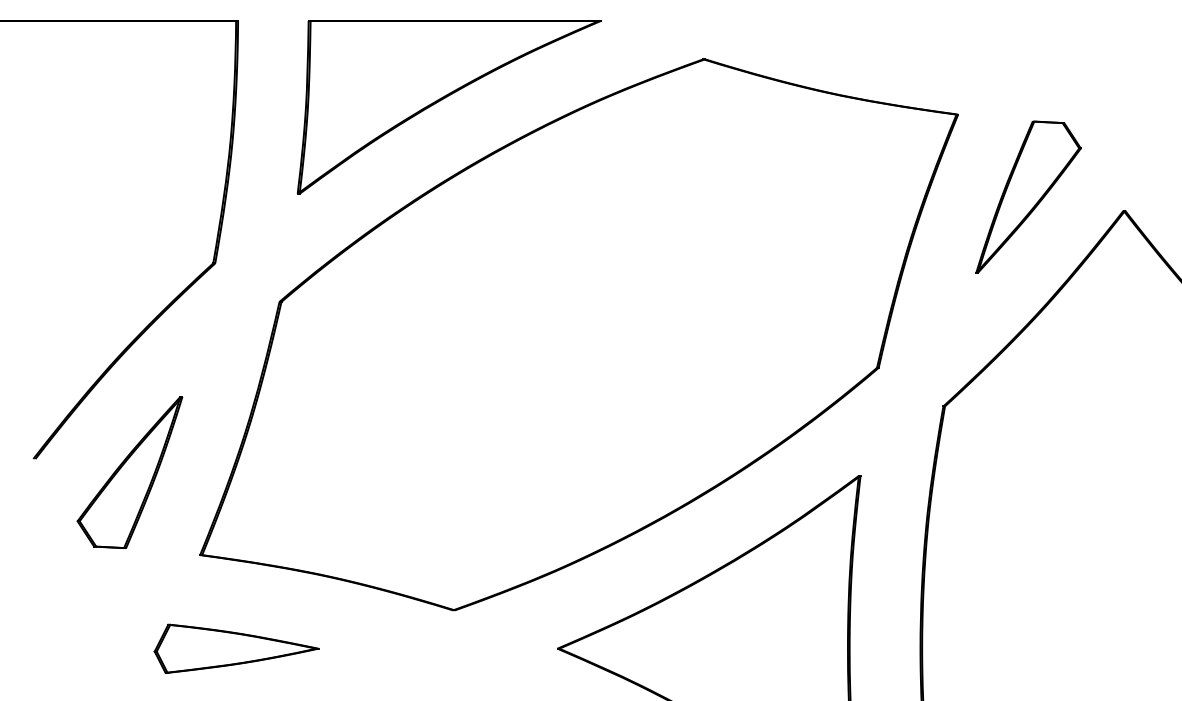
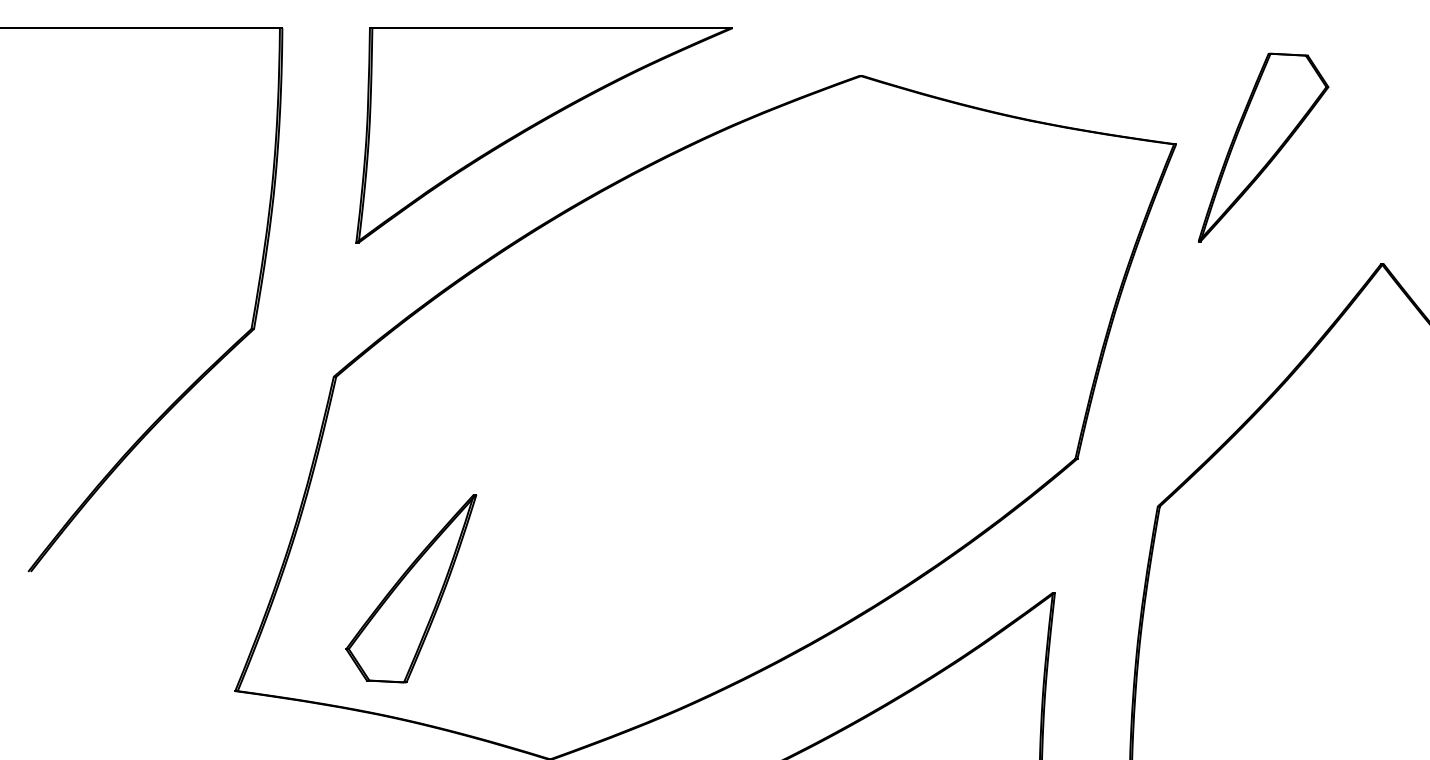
part: (1028, 196) -> (1263, 146), moved
part: (129, 472) -> (410, 588), moved

